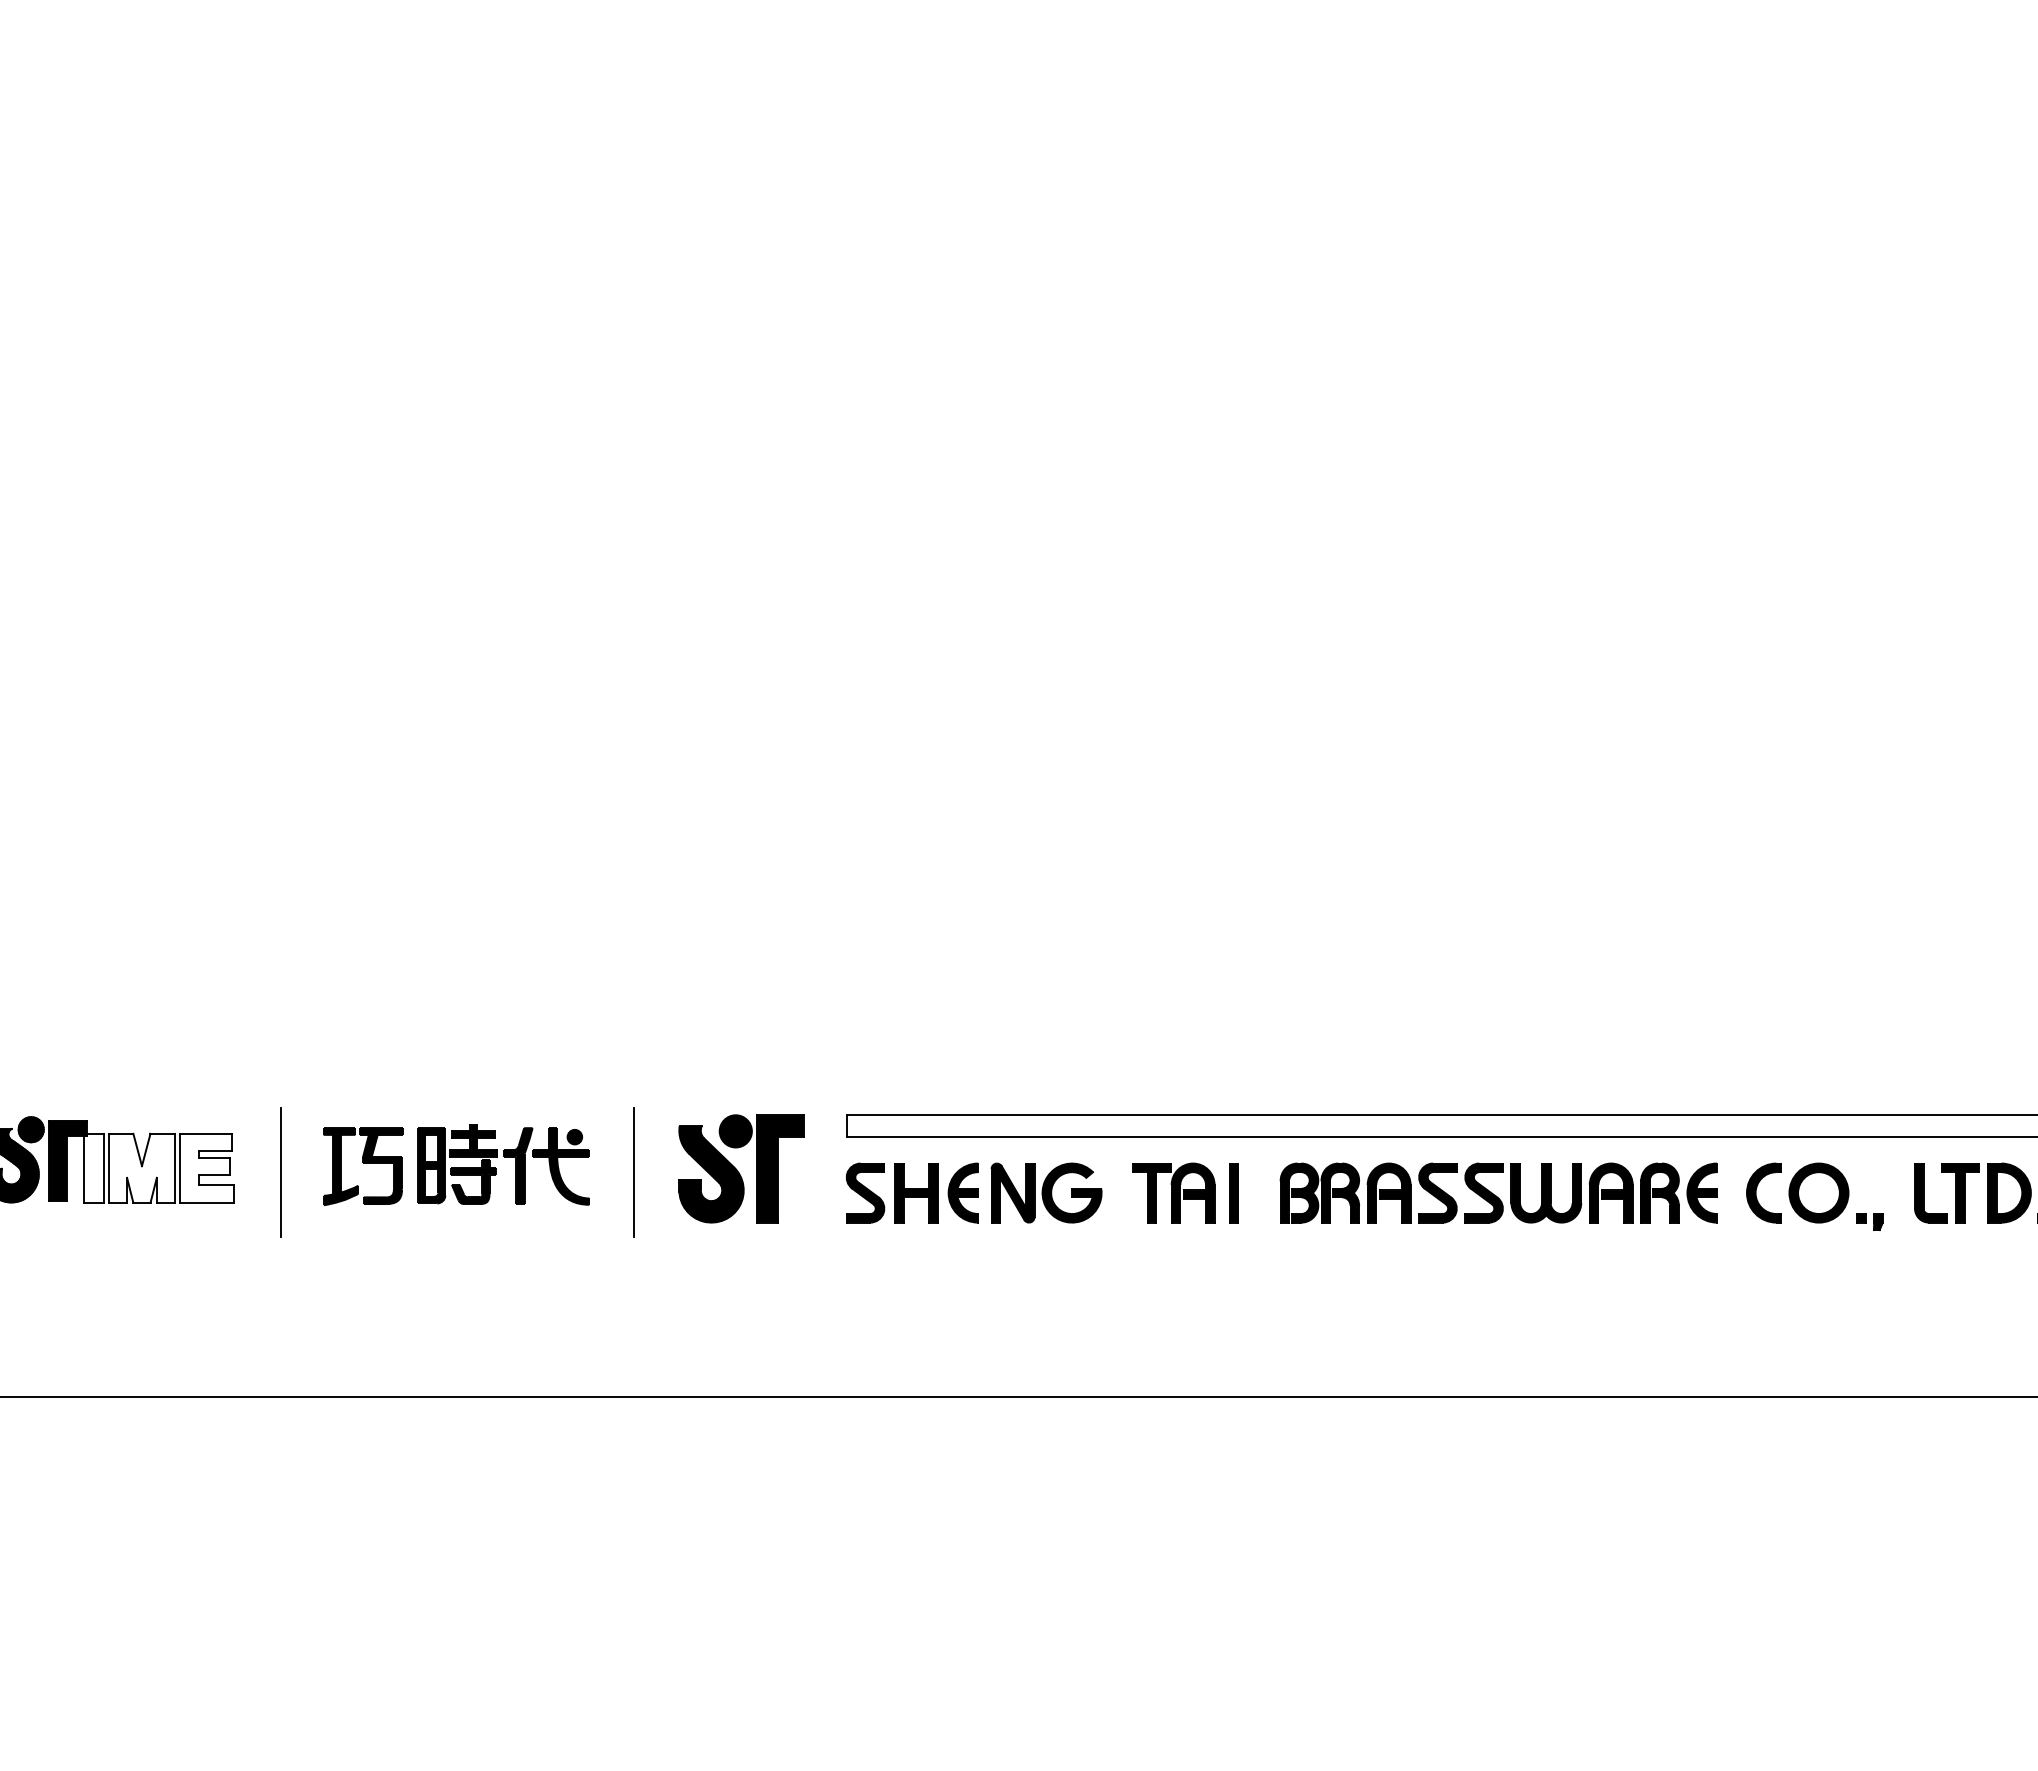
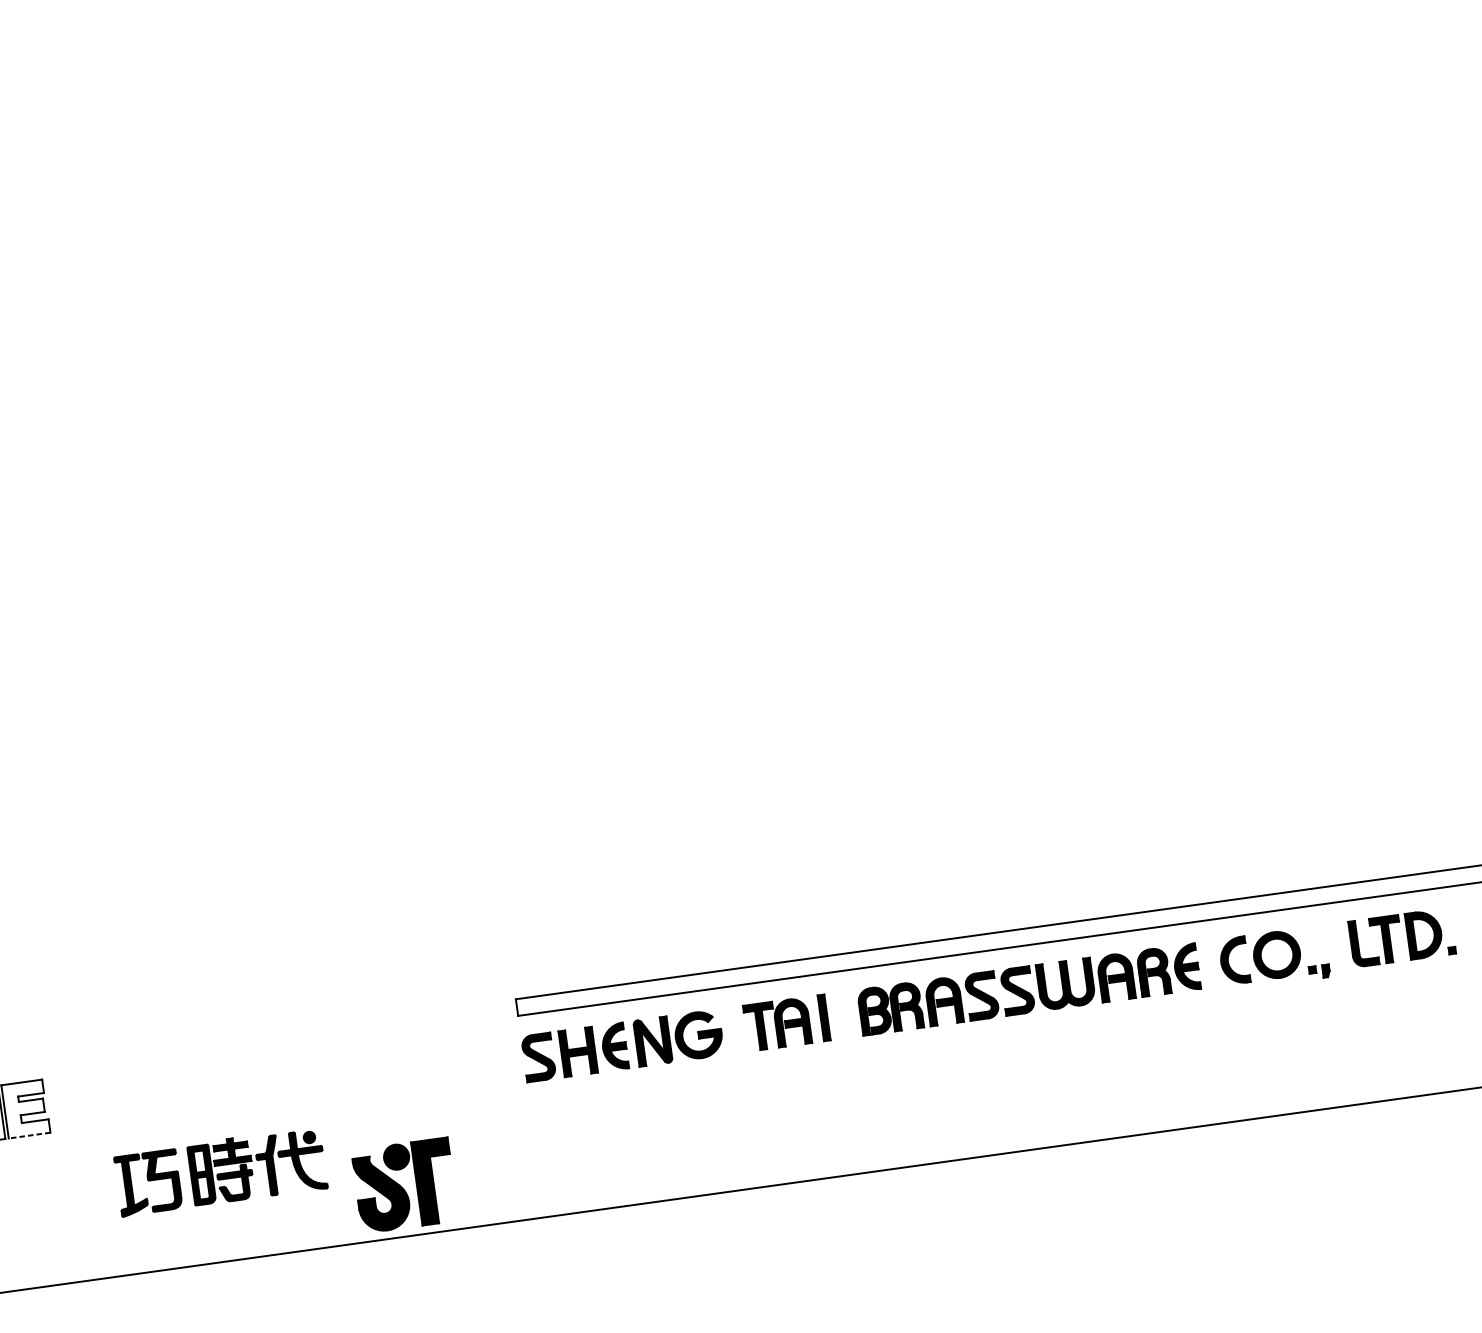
part: (456, 1165) -> (220, 1172), moved
part: (741, 1168) -> (404, 1185), moved
line: (281, 1171) -> (84, 1103), removed
line: (634, 1171) -> (357, 1065), removed
line: (206, 1202) -> (29, 1135), solid -> dashed

